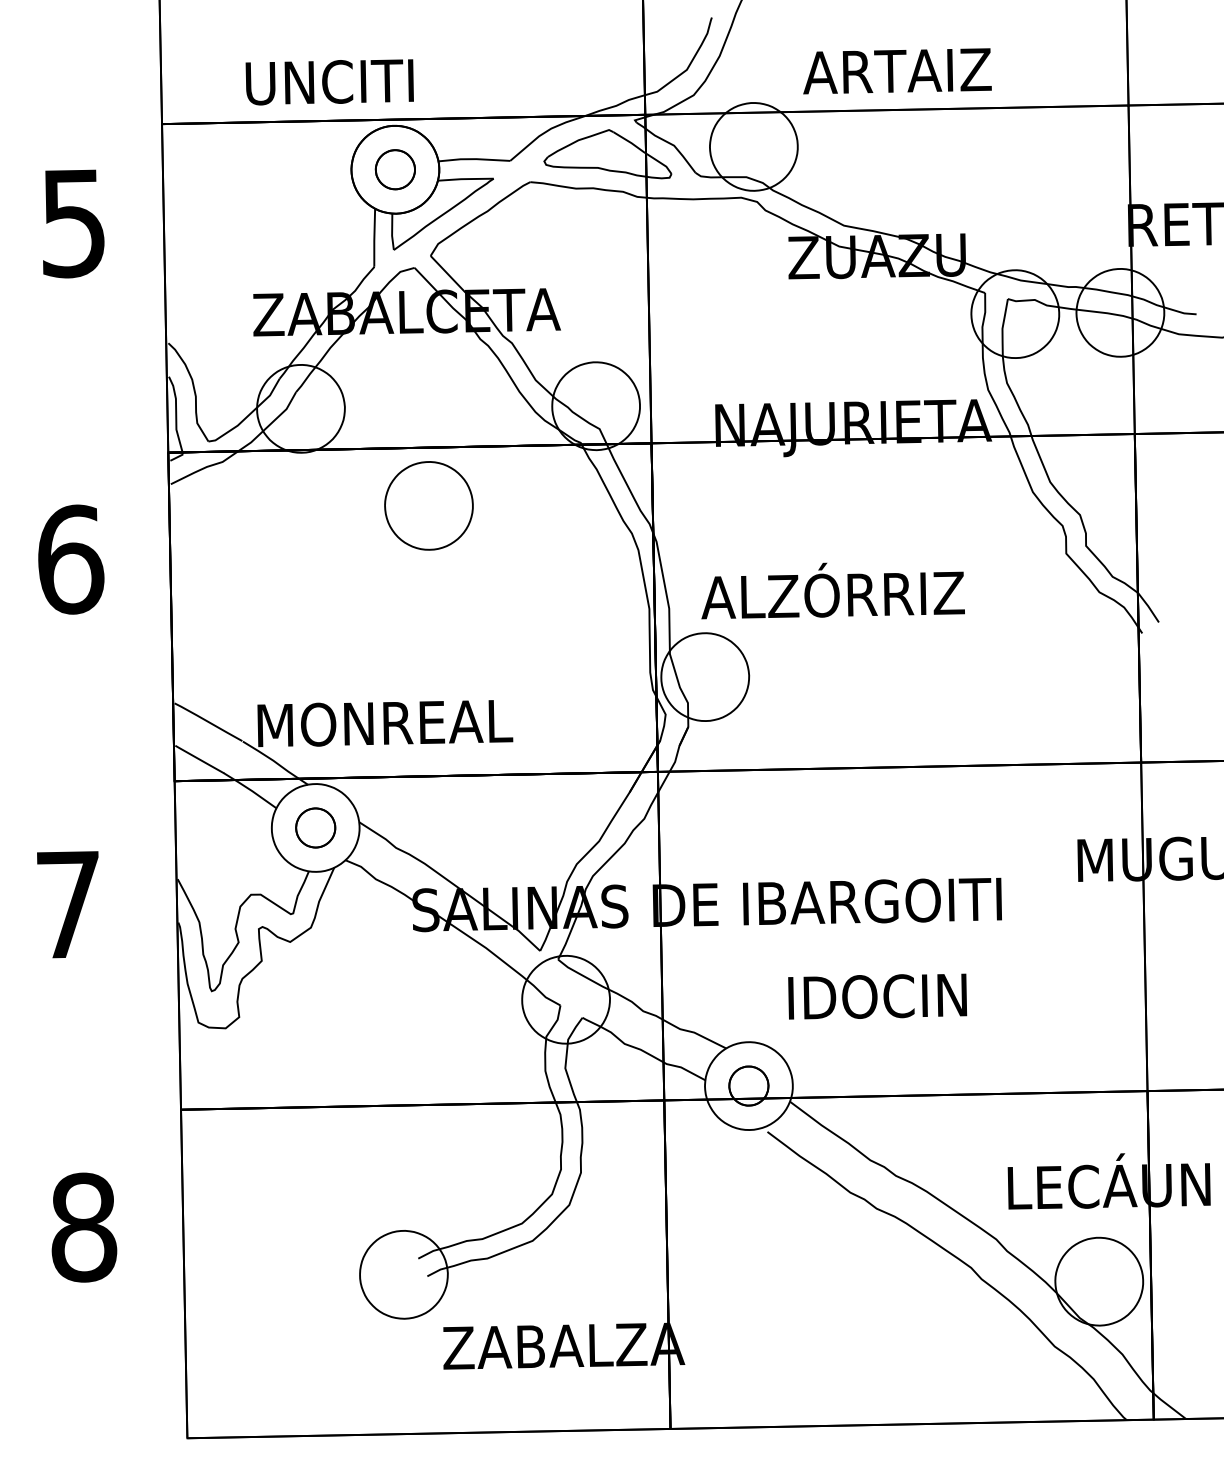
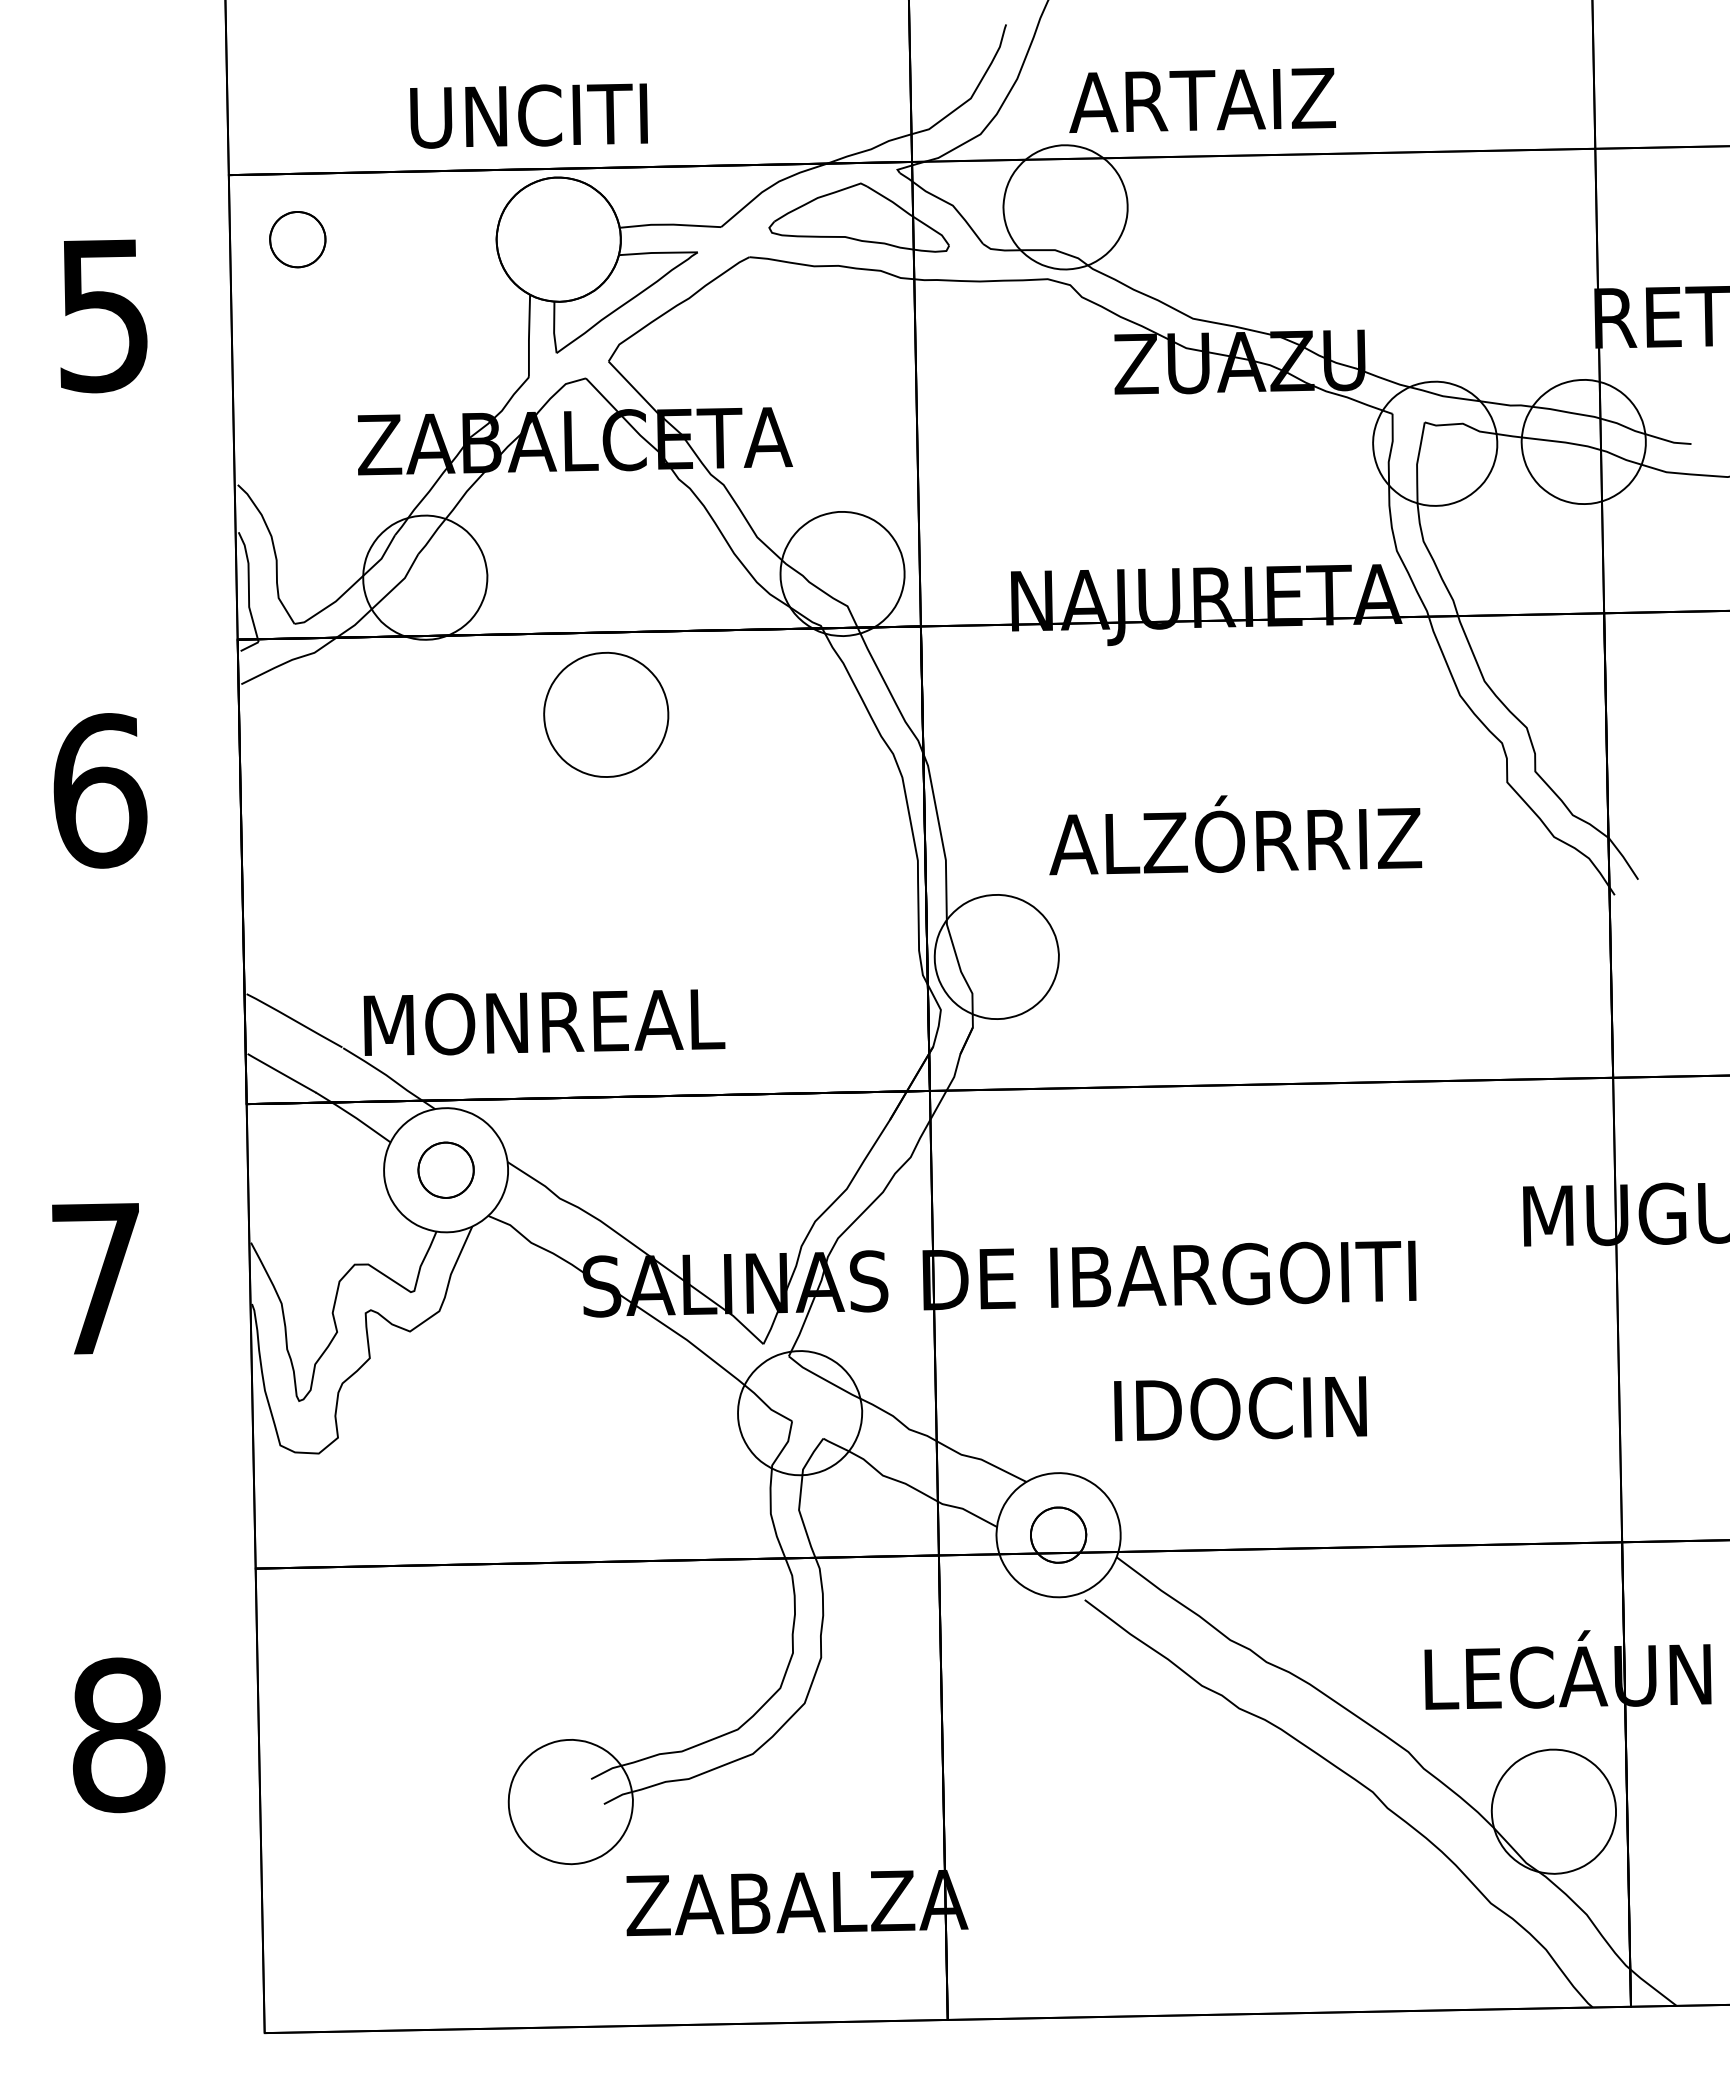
text: (897, 71) -> (1202, 100), moved
text: (329, 81) -> (528, 115), moved
part: (395, 169) -> (297, 239), moved
text: (833, 591) -> (1235, 835), moved

